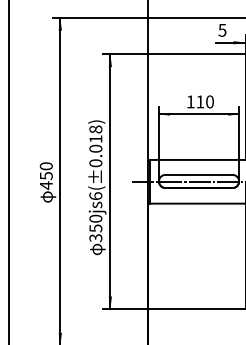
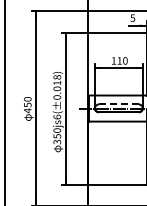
line: (198, 175) -> (118, 104), solid -> dashed

